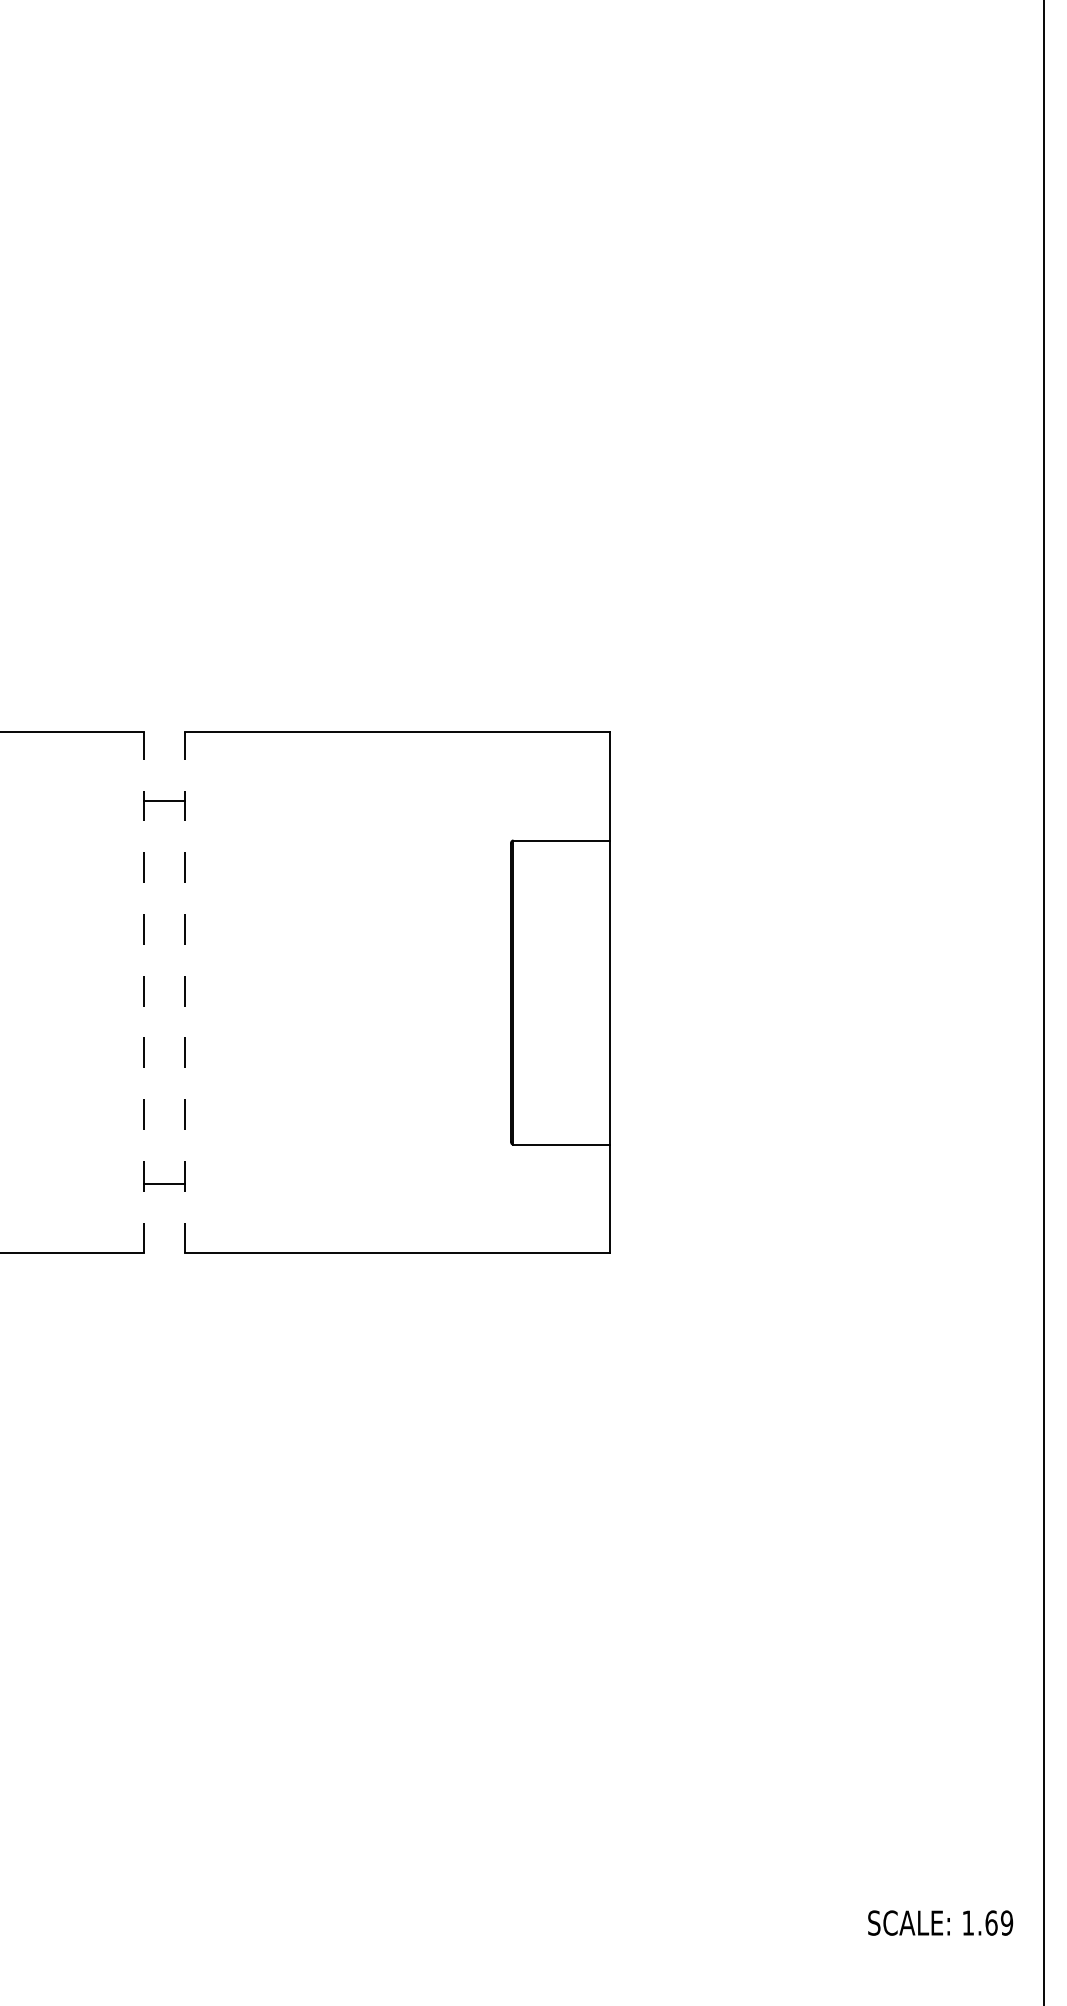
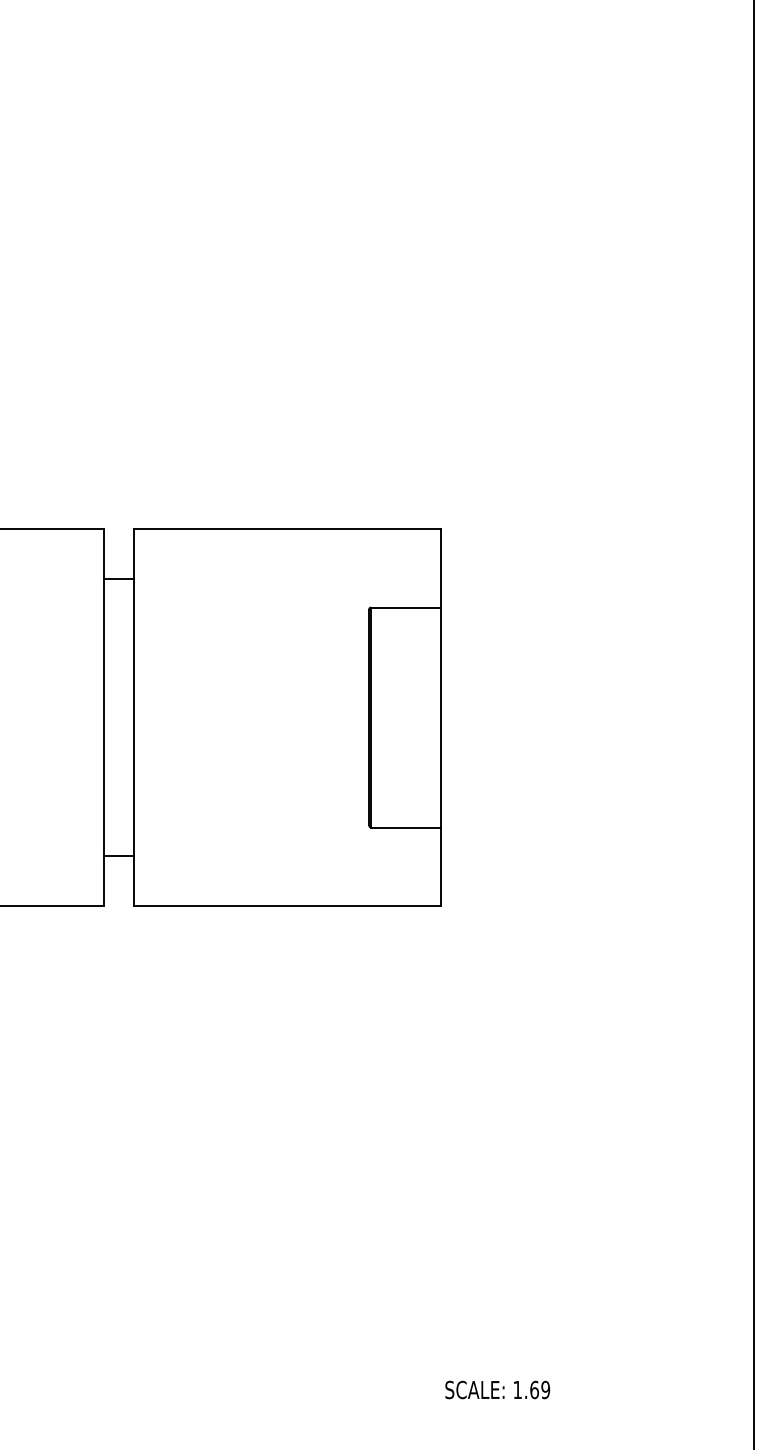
line: (143, 992) -> (103, 717), dashed -> solid
line: (184, 992) -> (133, 717), dashed -> solid
text: (940, 1922) -> (497, 1389), moved

